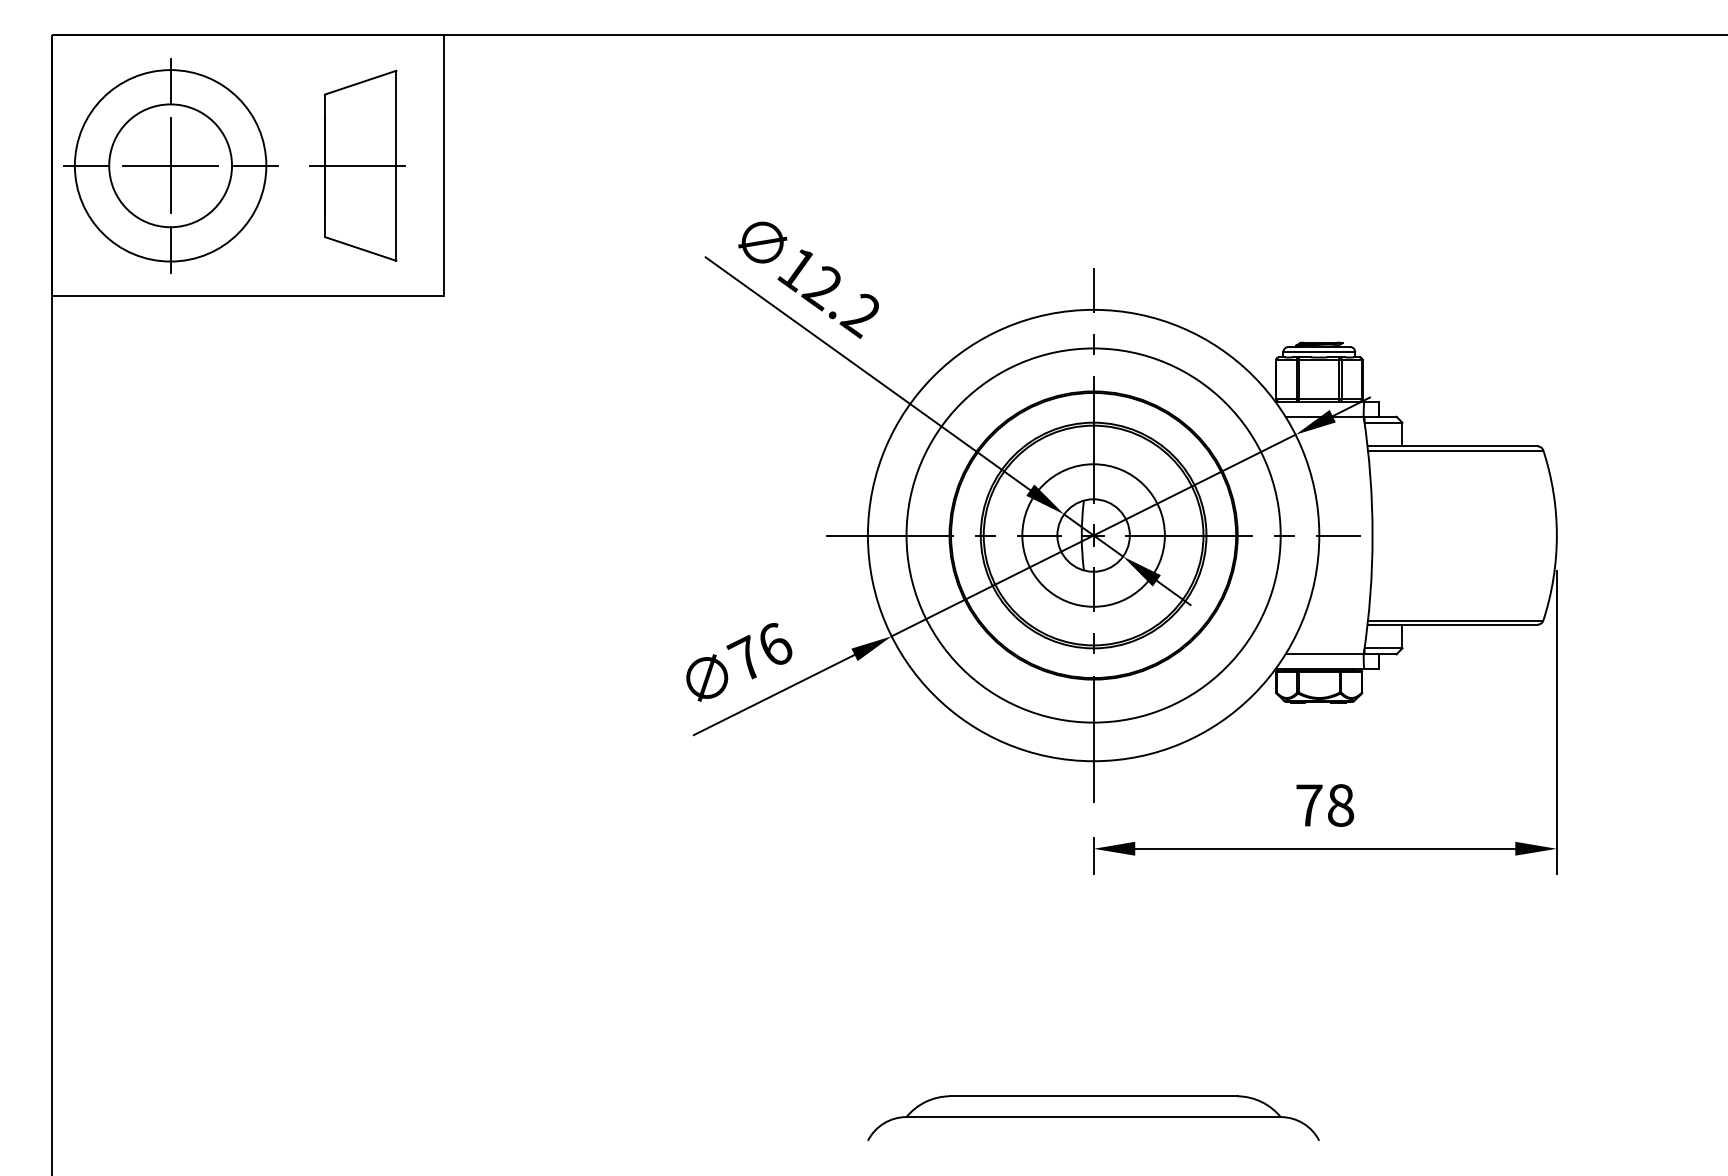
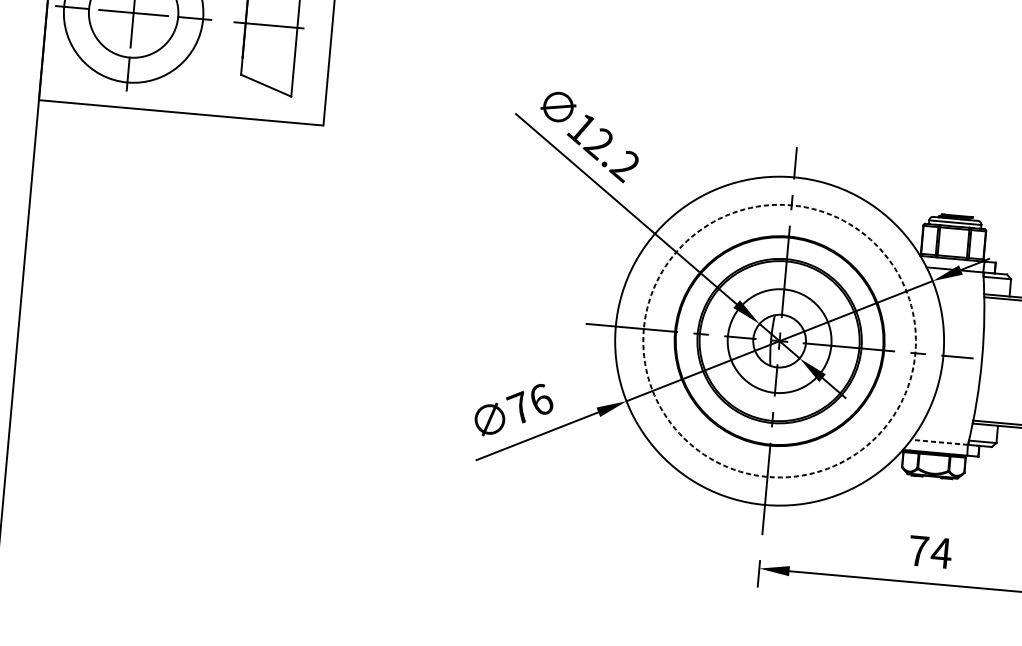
circle: (1093, 535) -> (779, 341), solid -> dashed
line: (1324, 654) -> (939, 442), solid -> dashed
text: (1340, 805) -> (941, 553), 78 -> 74

